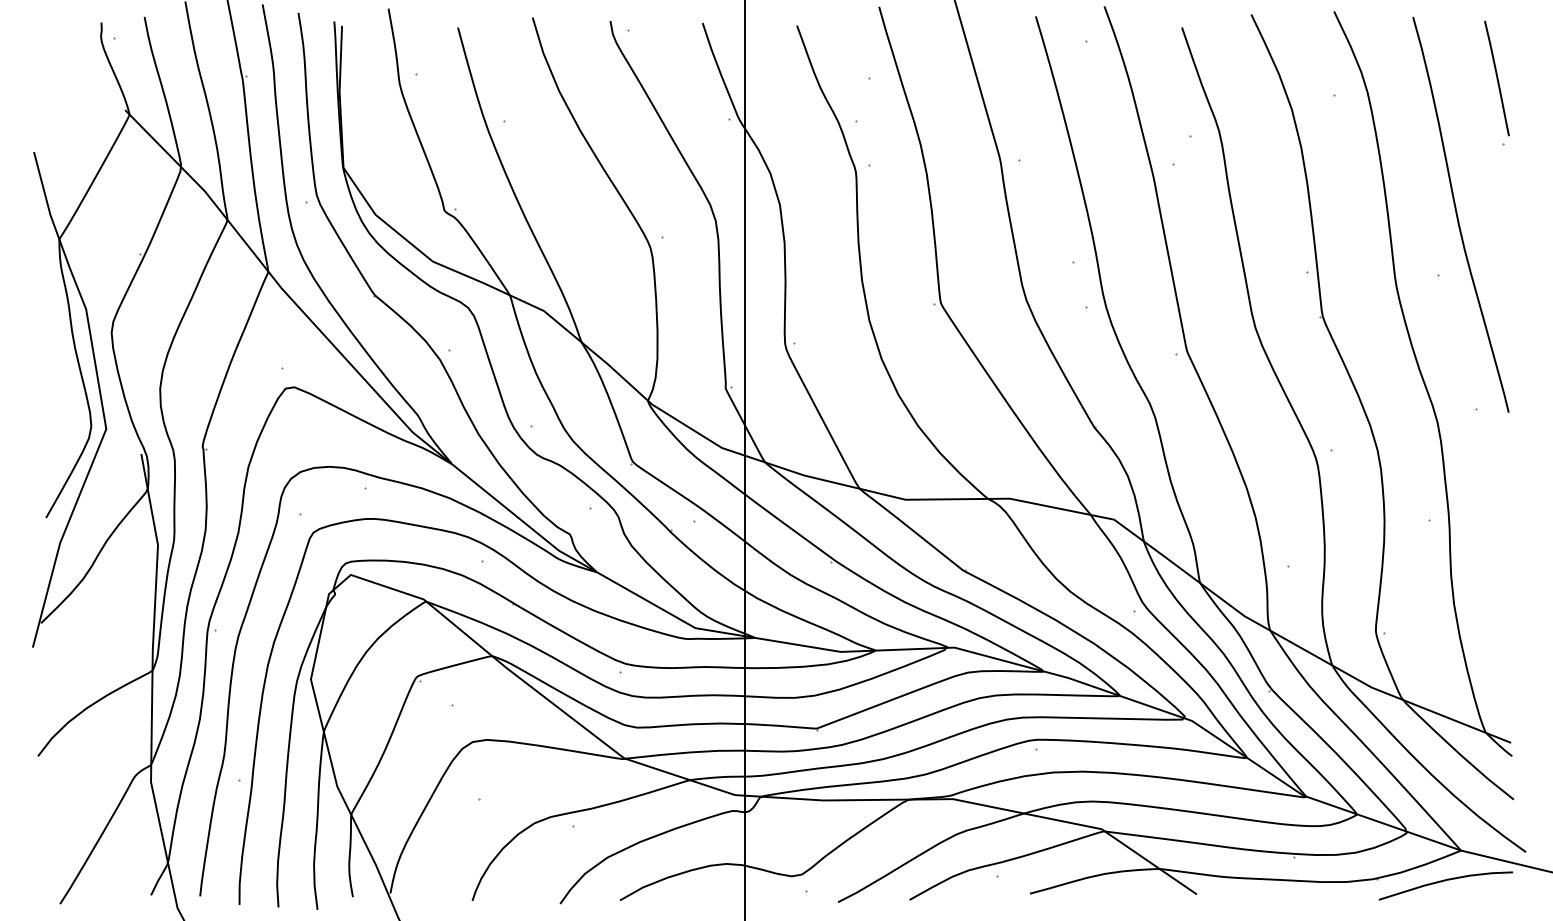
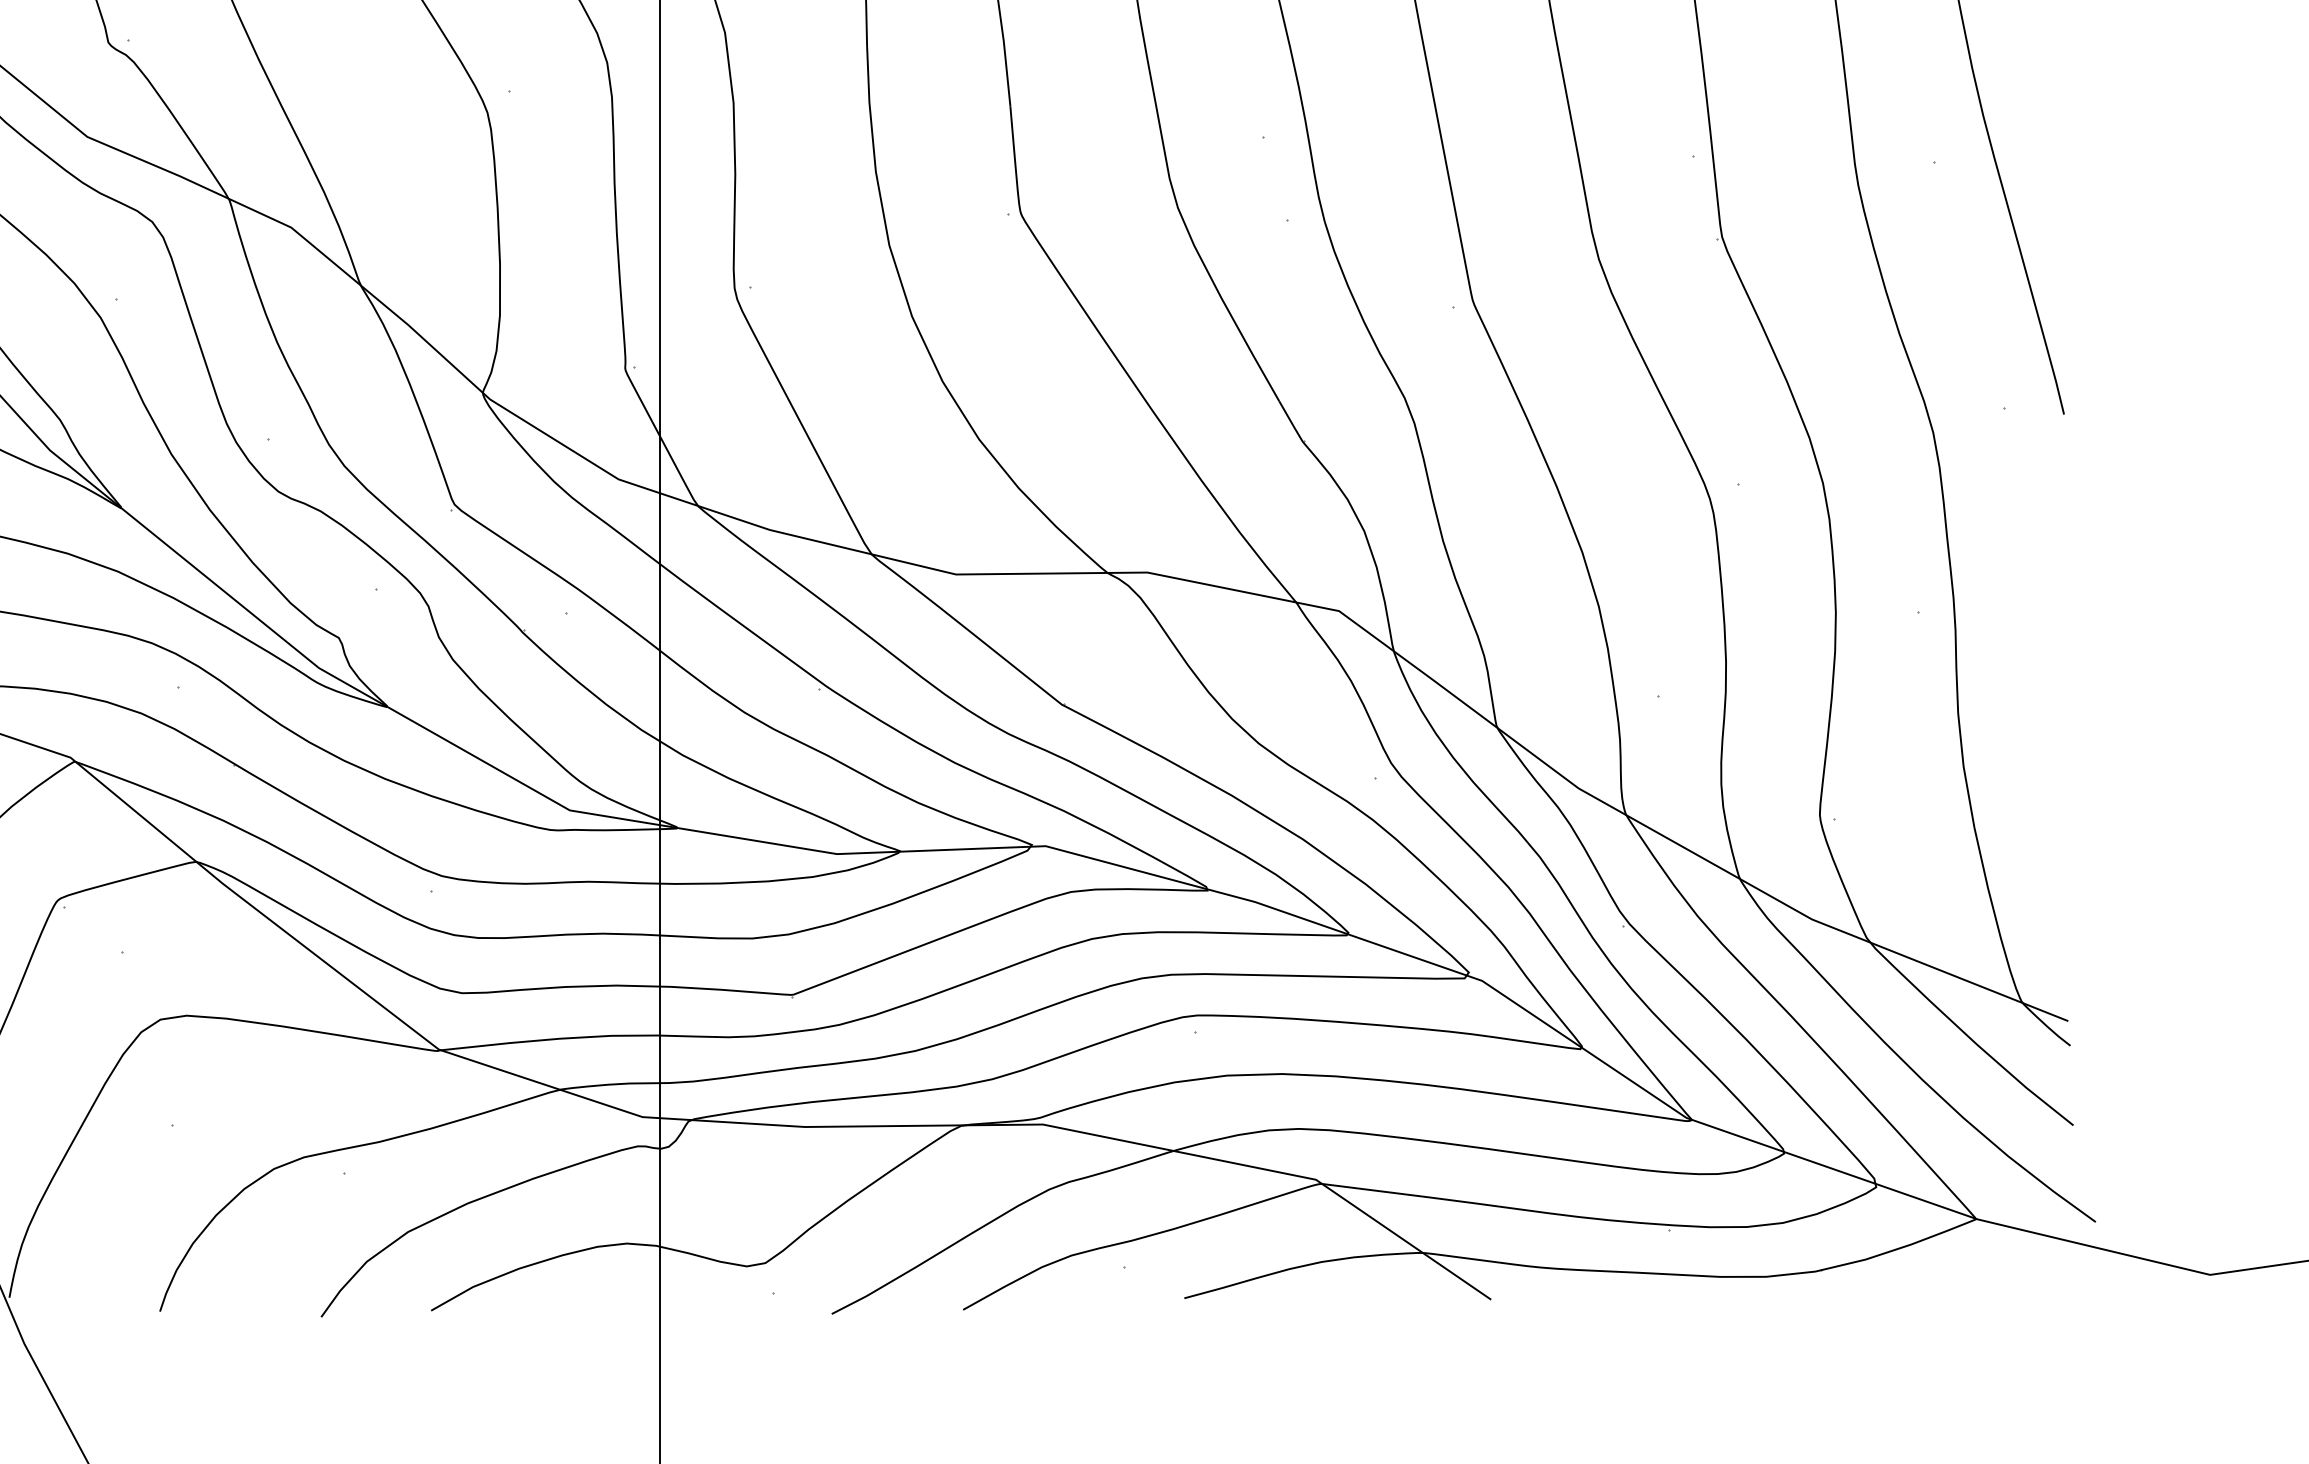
curve: (1445, 881) -> (1947, 1275), removed

